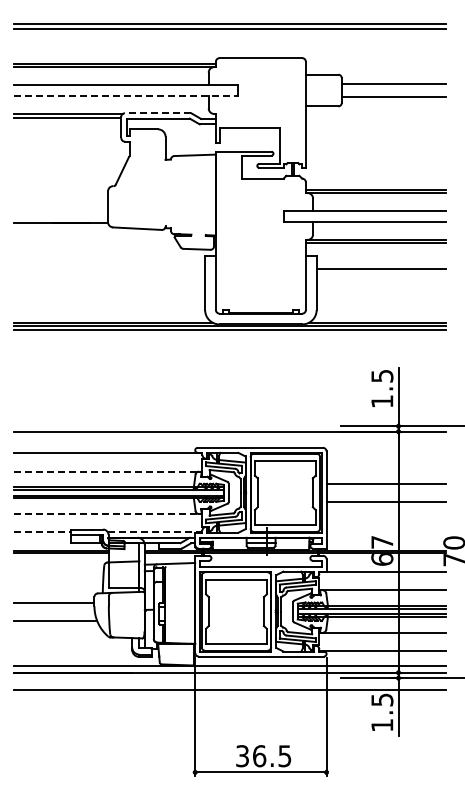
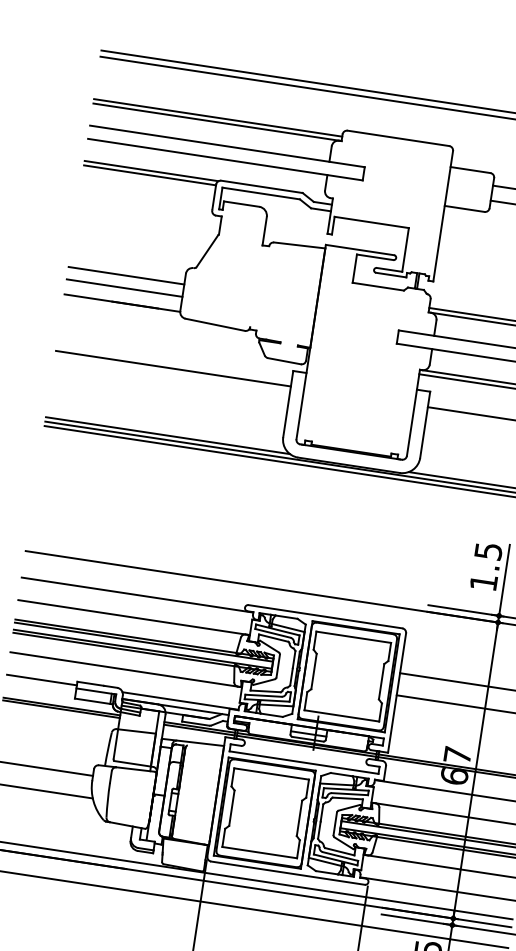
line: (125, 95) -> (225, 159), dashed -> solid
line: (157, 113) -> (261, 187), dashed -> solid
line: (60, 200) -> (125, 275), added
line: (60, 210) -> (124, 288), added
line: (109, 268) -> (173, 368), added
line: (108, 471) -> (134, 617), dashed -> solid
line: (108, 514) -> (126, 670), dashed -> solid
line: (42, 532) -> (42, 680), dashed -> solid
line: (154, 532) -> (179, 701), dashed -> solid

